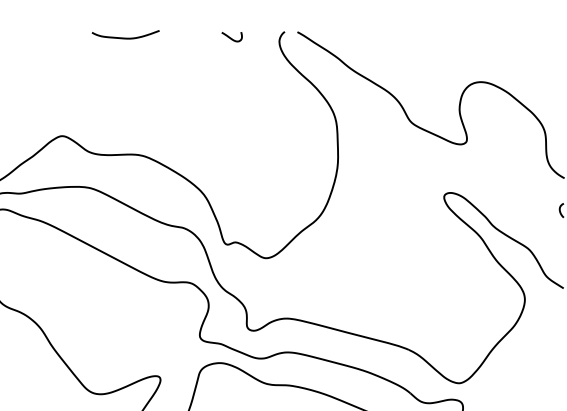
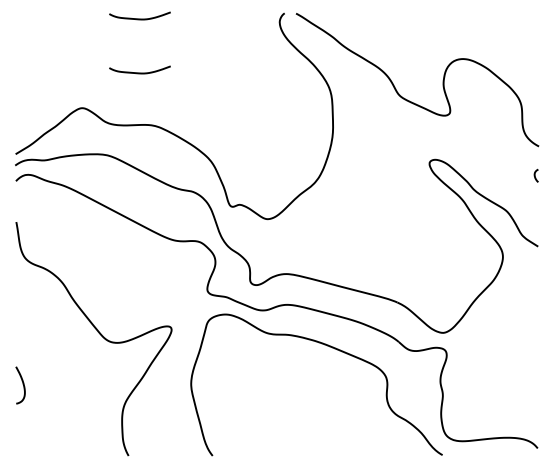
curve: (231, 37) -> (236, 18), removed
curve: (125, 96) -> (139, 72), added

